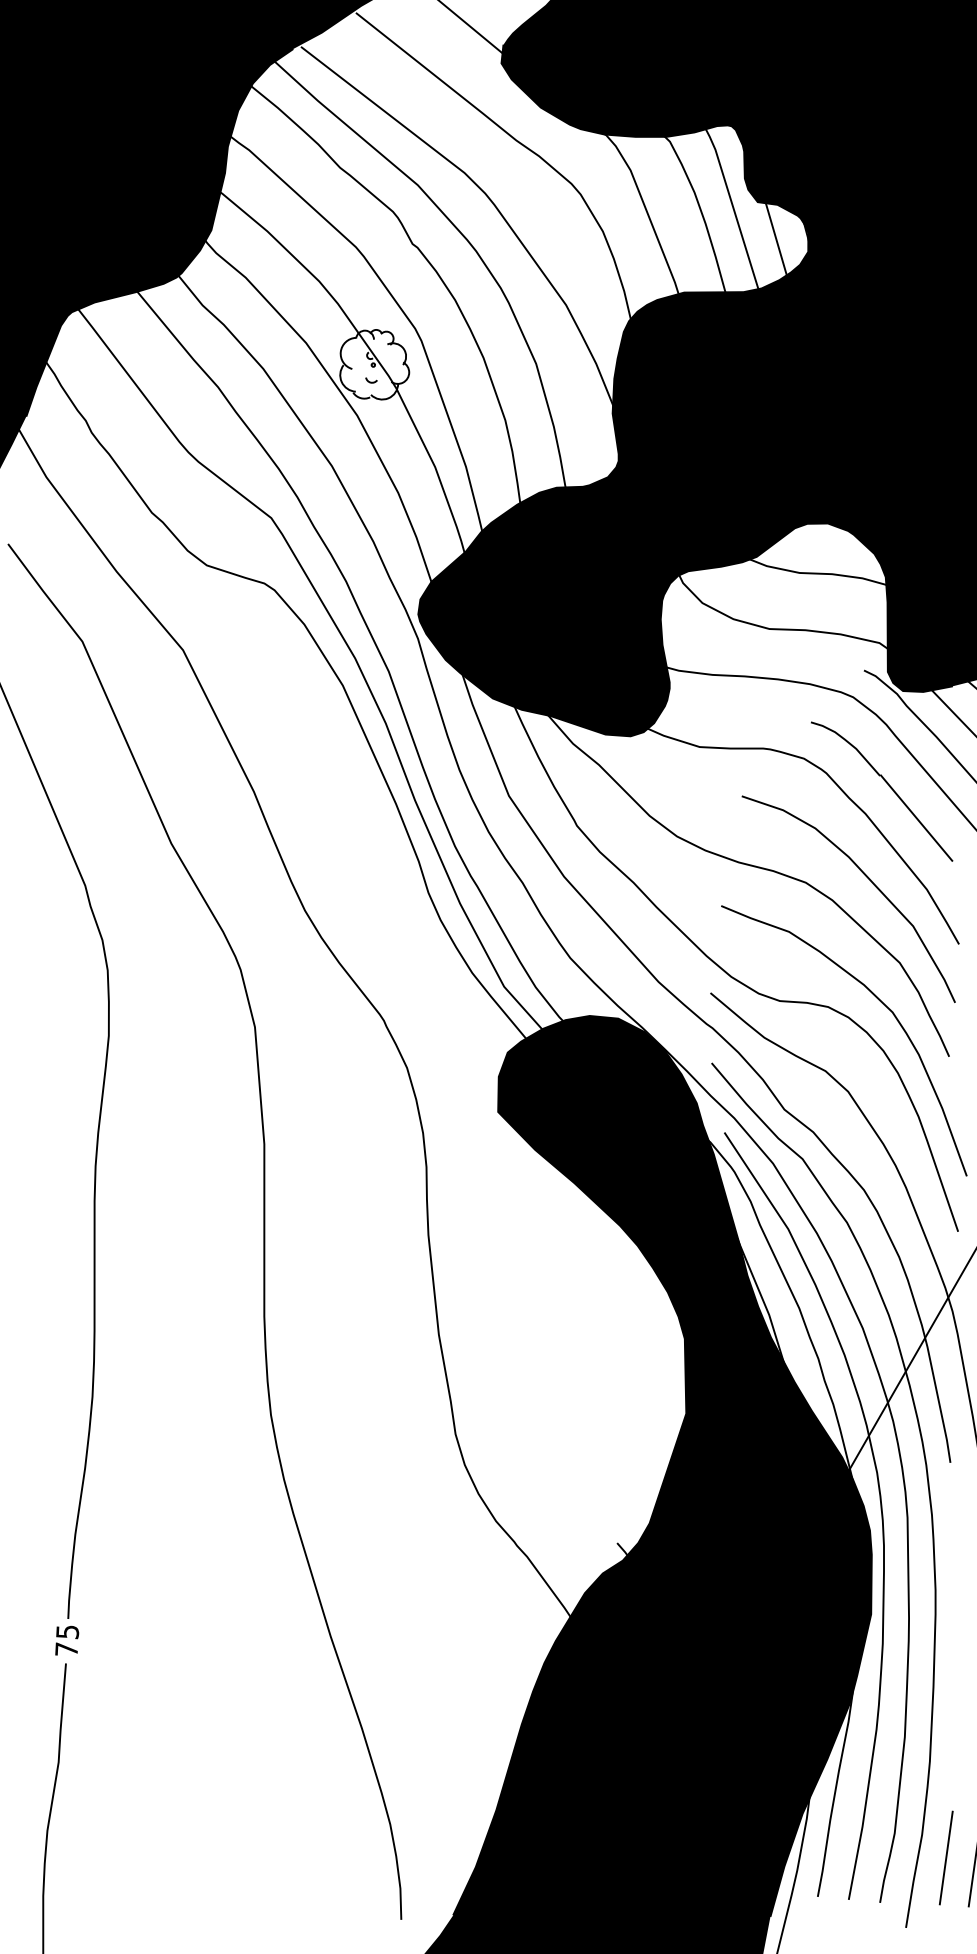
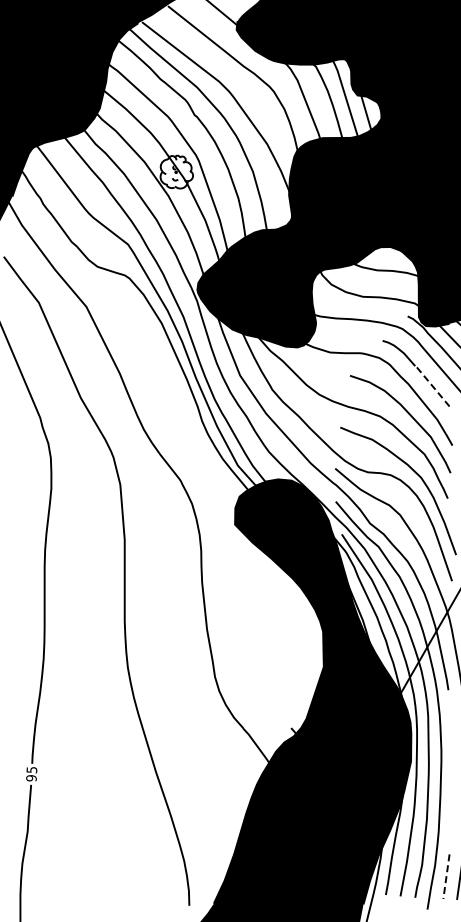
line: (916, 819) -> (432, 386), solid -> dashed
text: (66, 1649) -> (31, 778), 75 -> 95
line: (946, 1857) -> (446, 876), solid -> dashed

